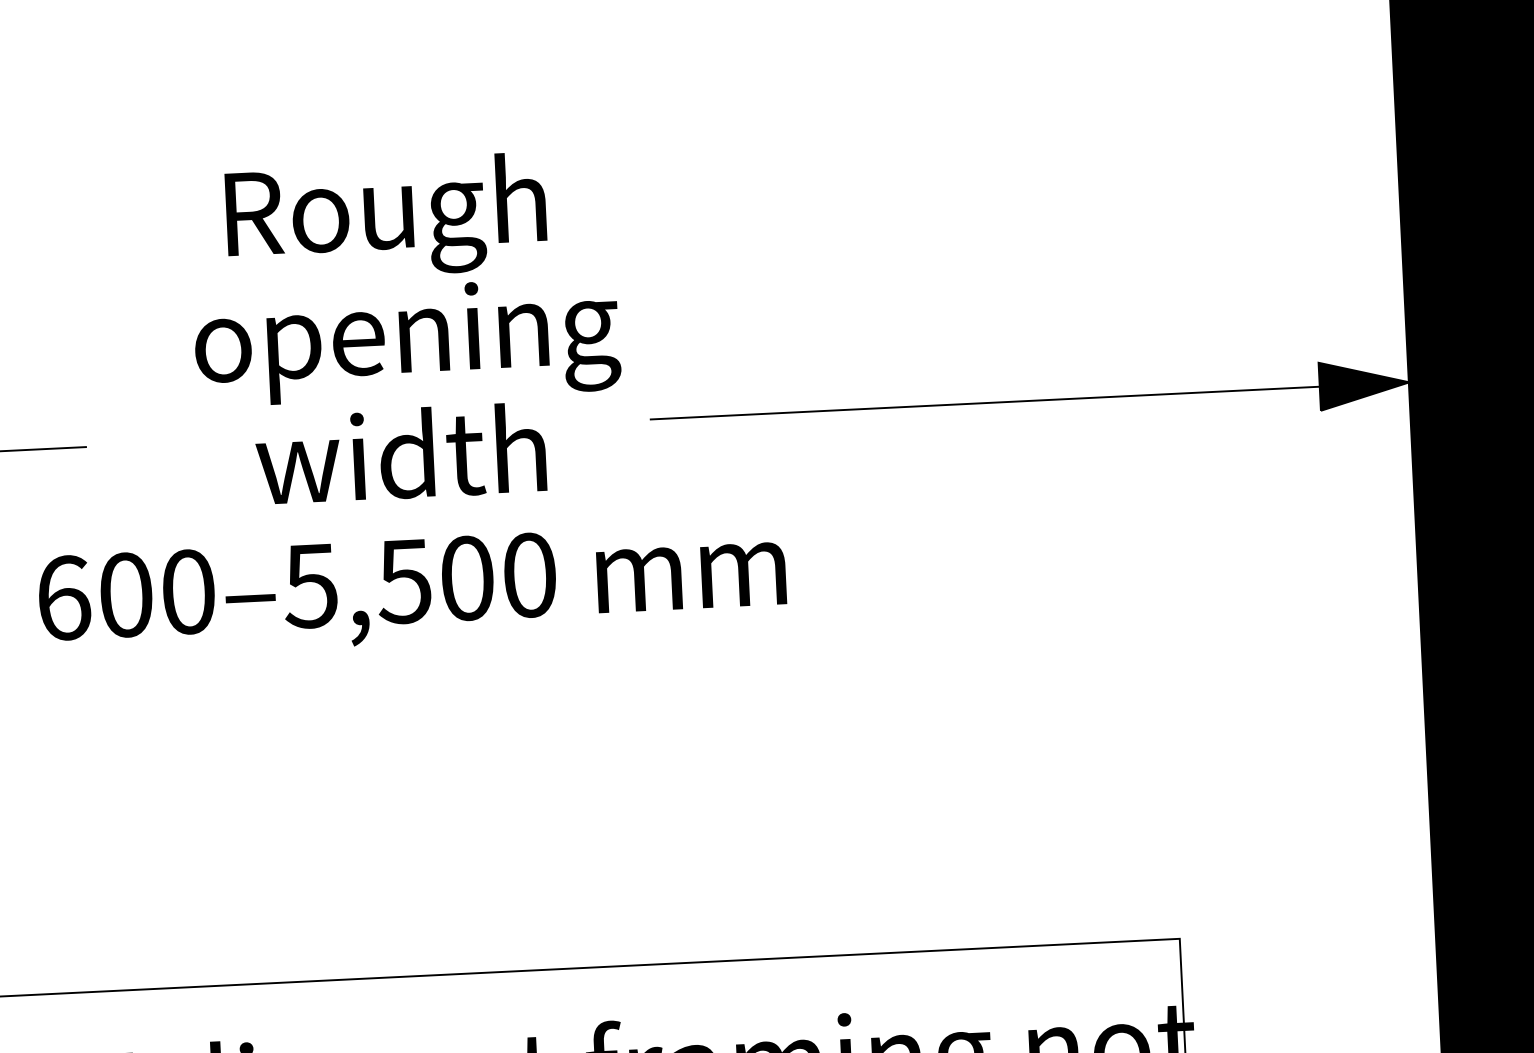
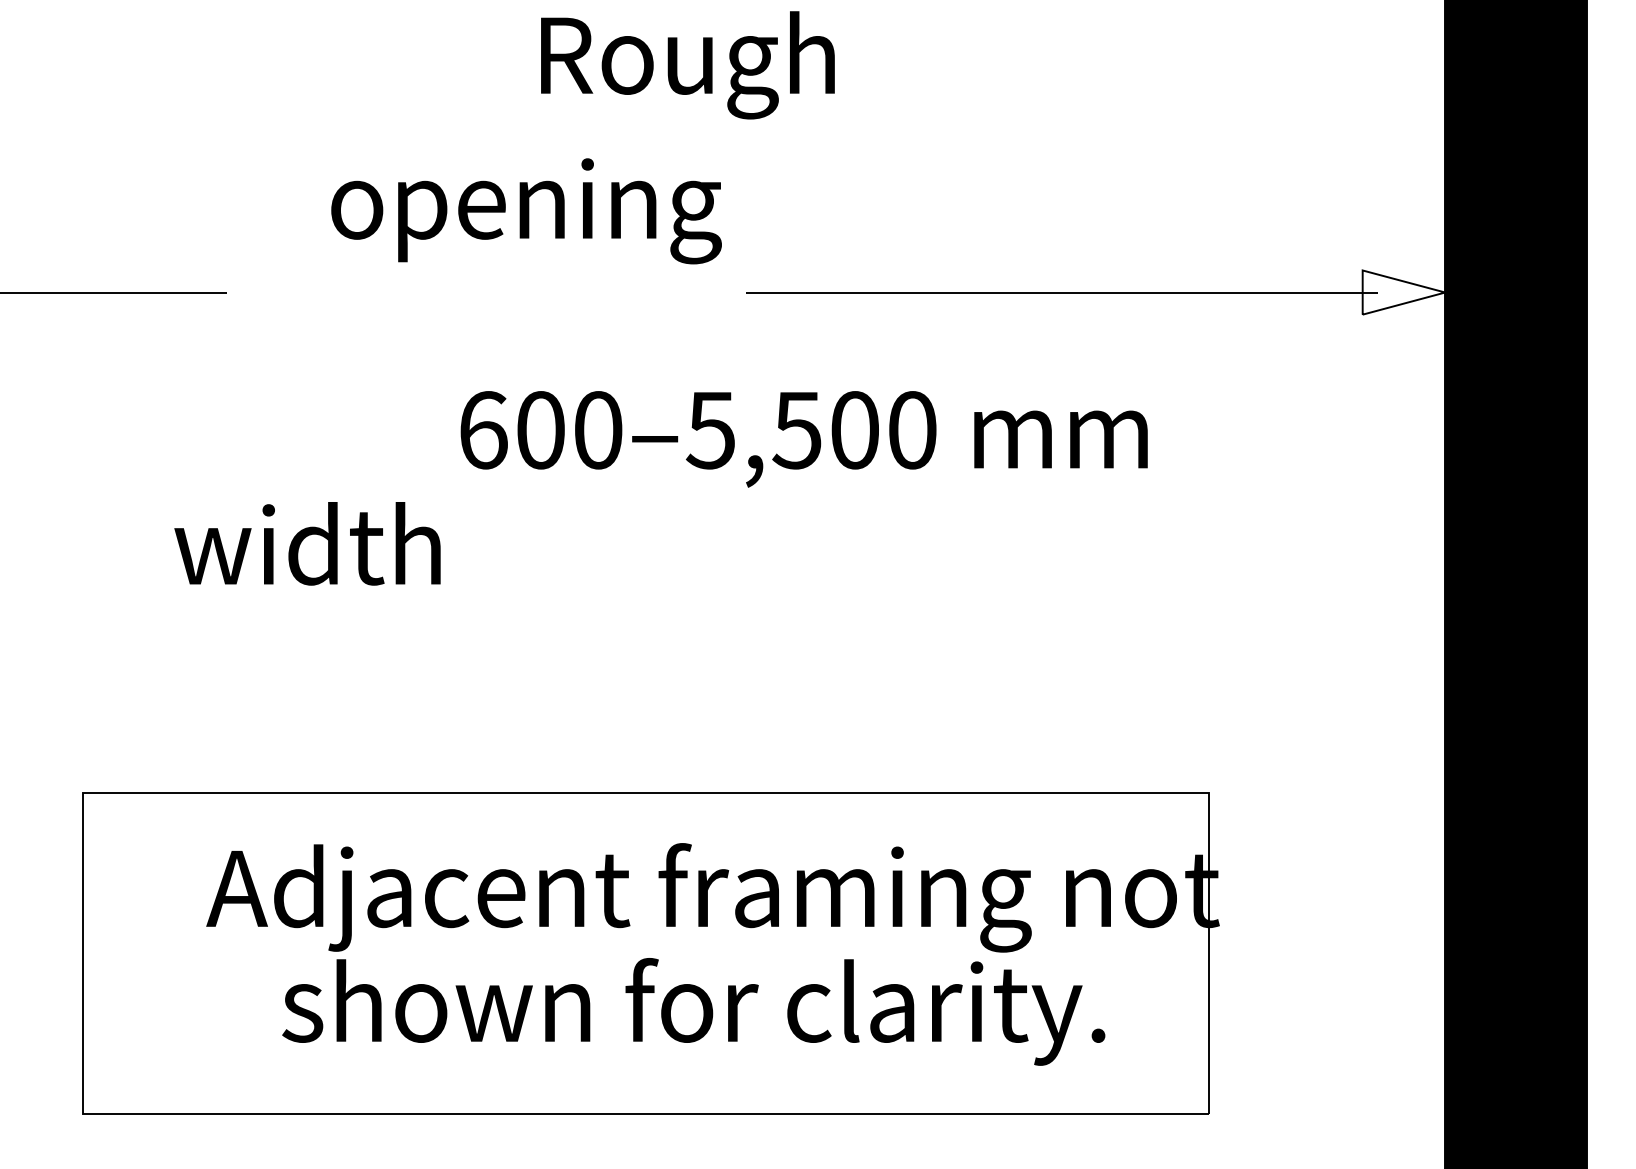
text: (385, 217) -> (687, 65), moved
fill: (1364, 384) -> (1403, 292), removed
text: (400, 453) -> (307, 543), moved
text: (411, 591) -> (803, 439), moved

